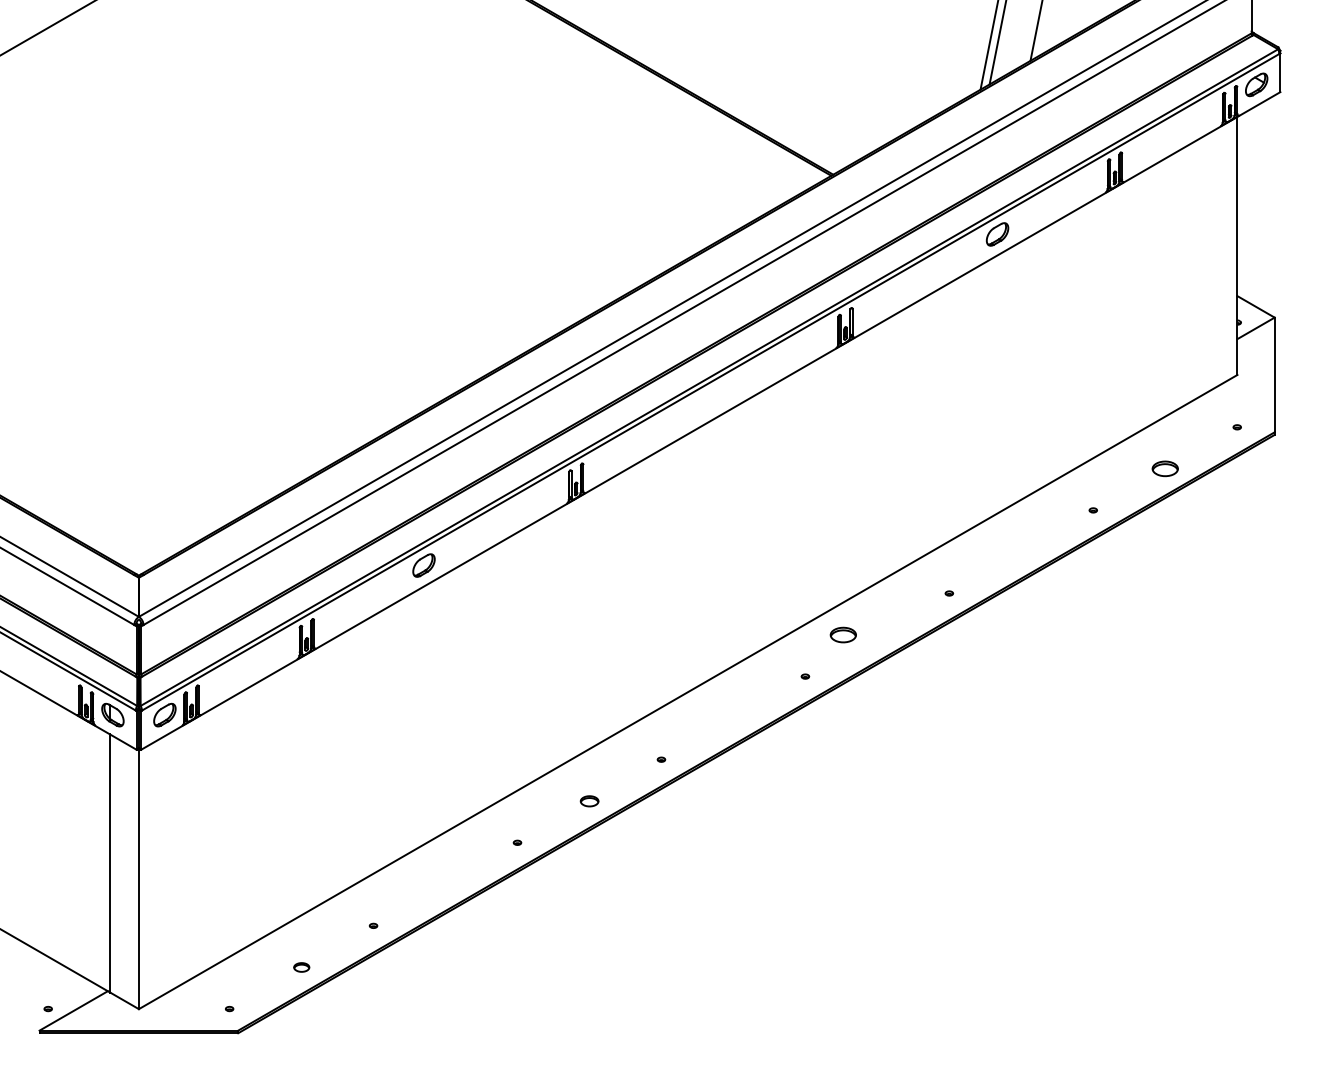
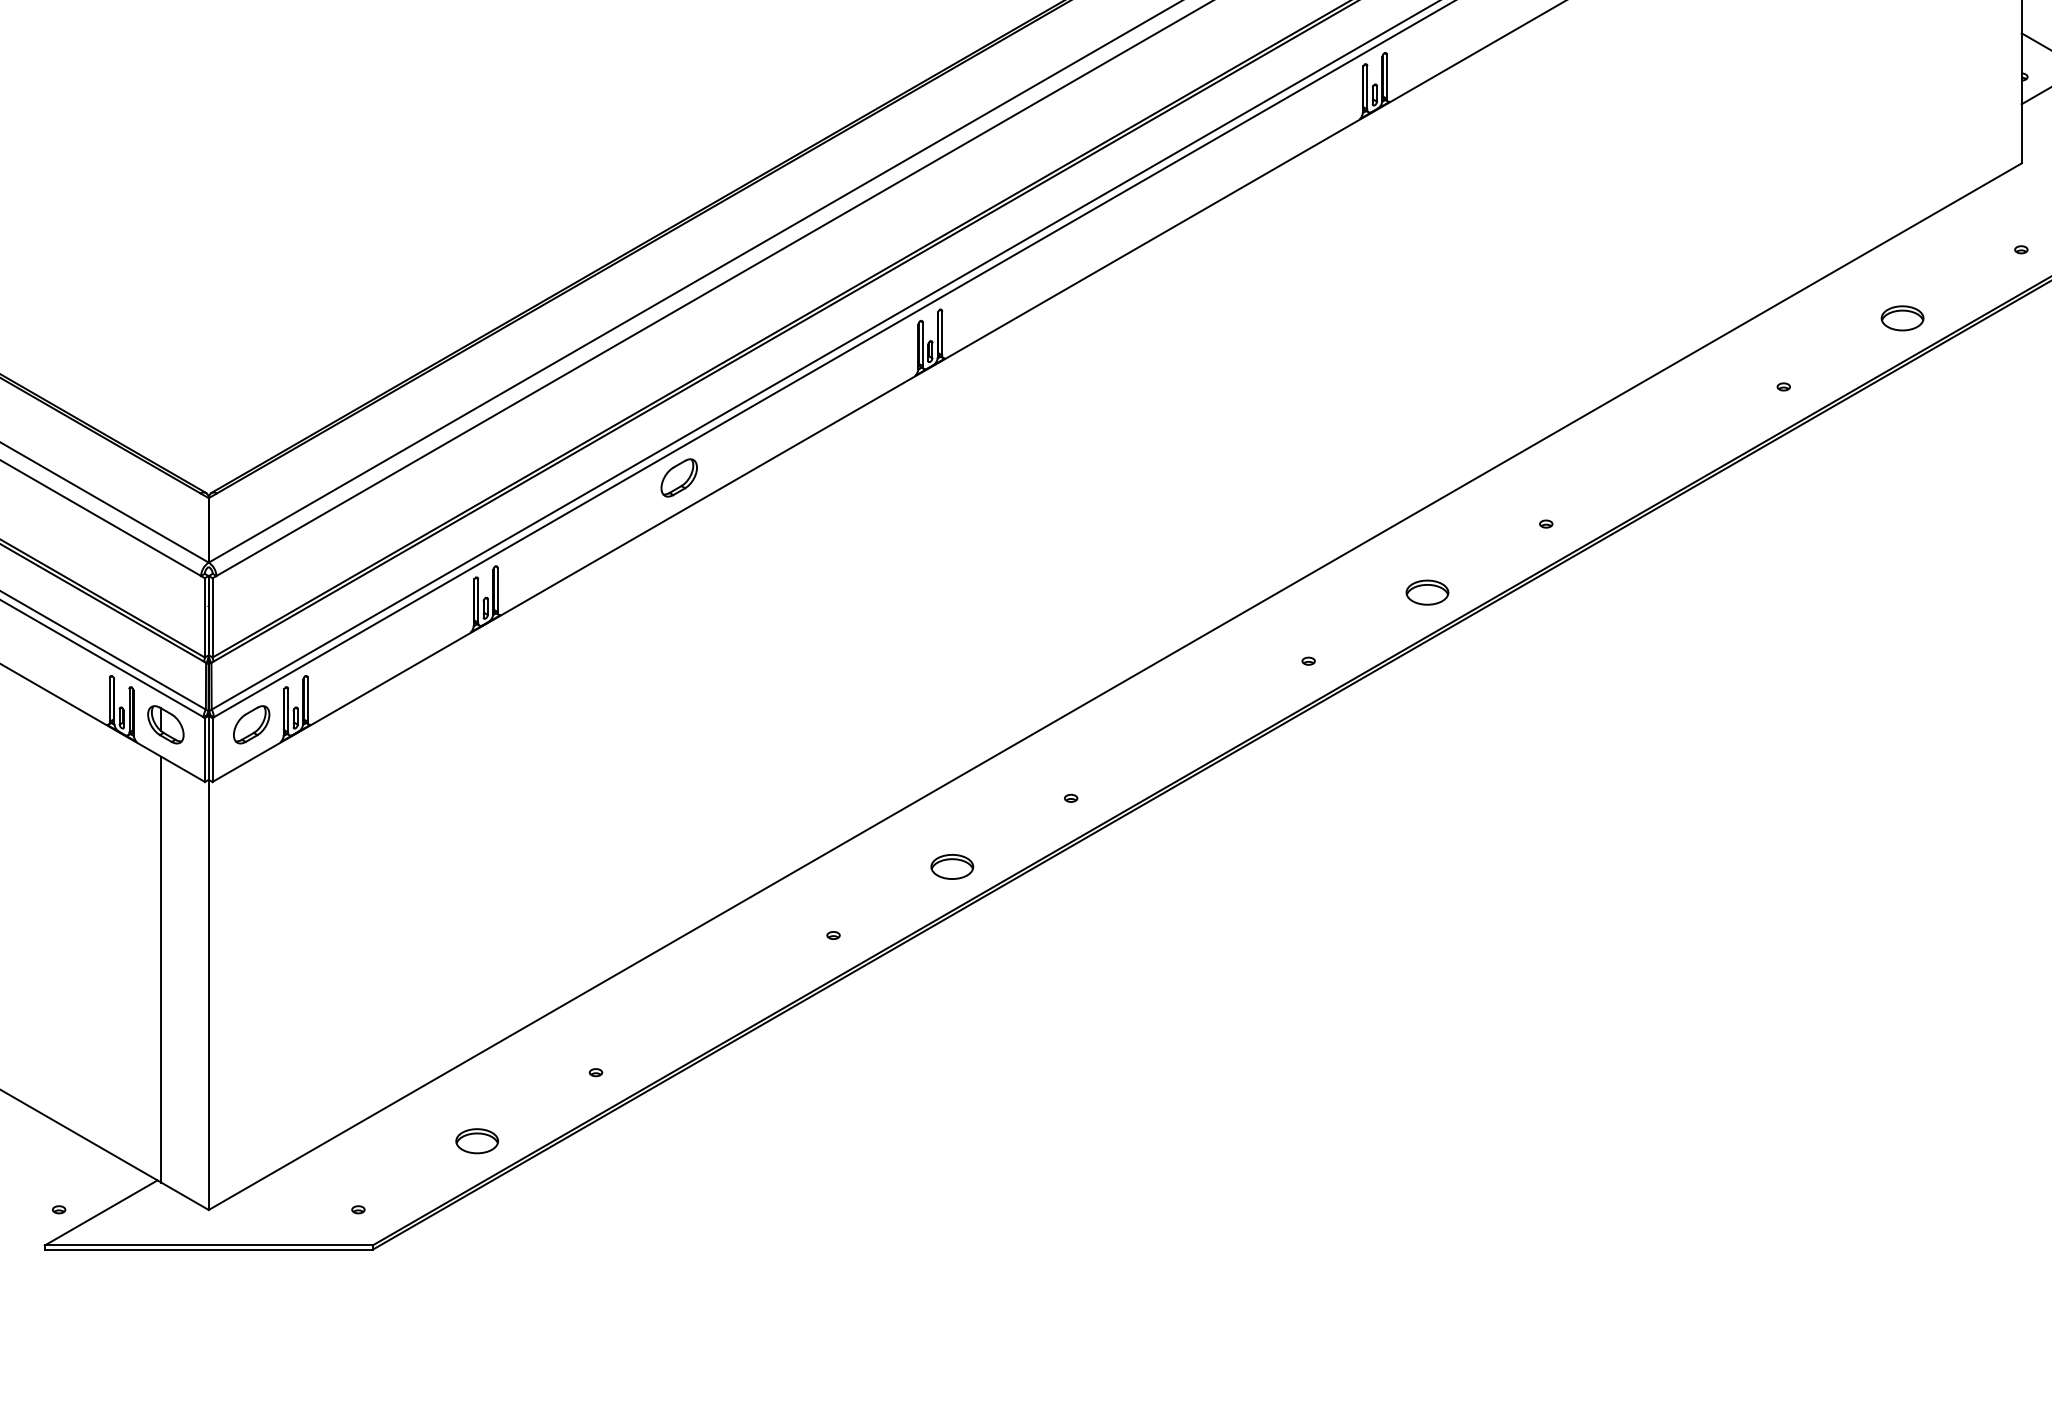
part: (842, 634) -> (1425, 591), moved
part: (589, 801) -> (952, 867), size x1.43
part: (301, 967) -> (477, 1141), size x1.67

